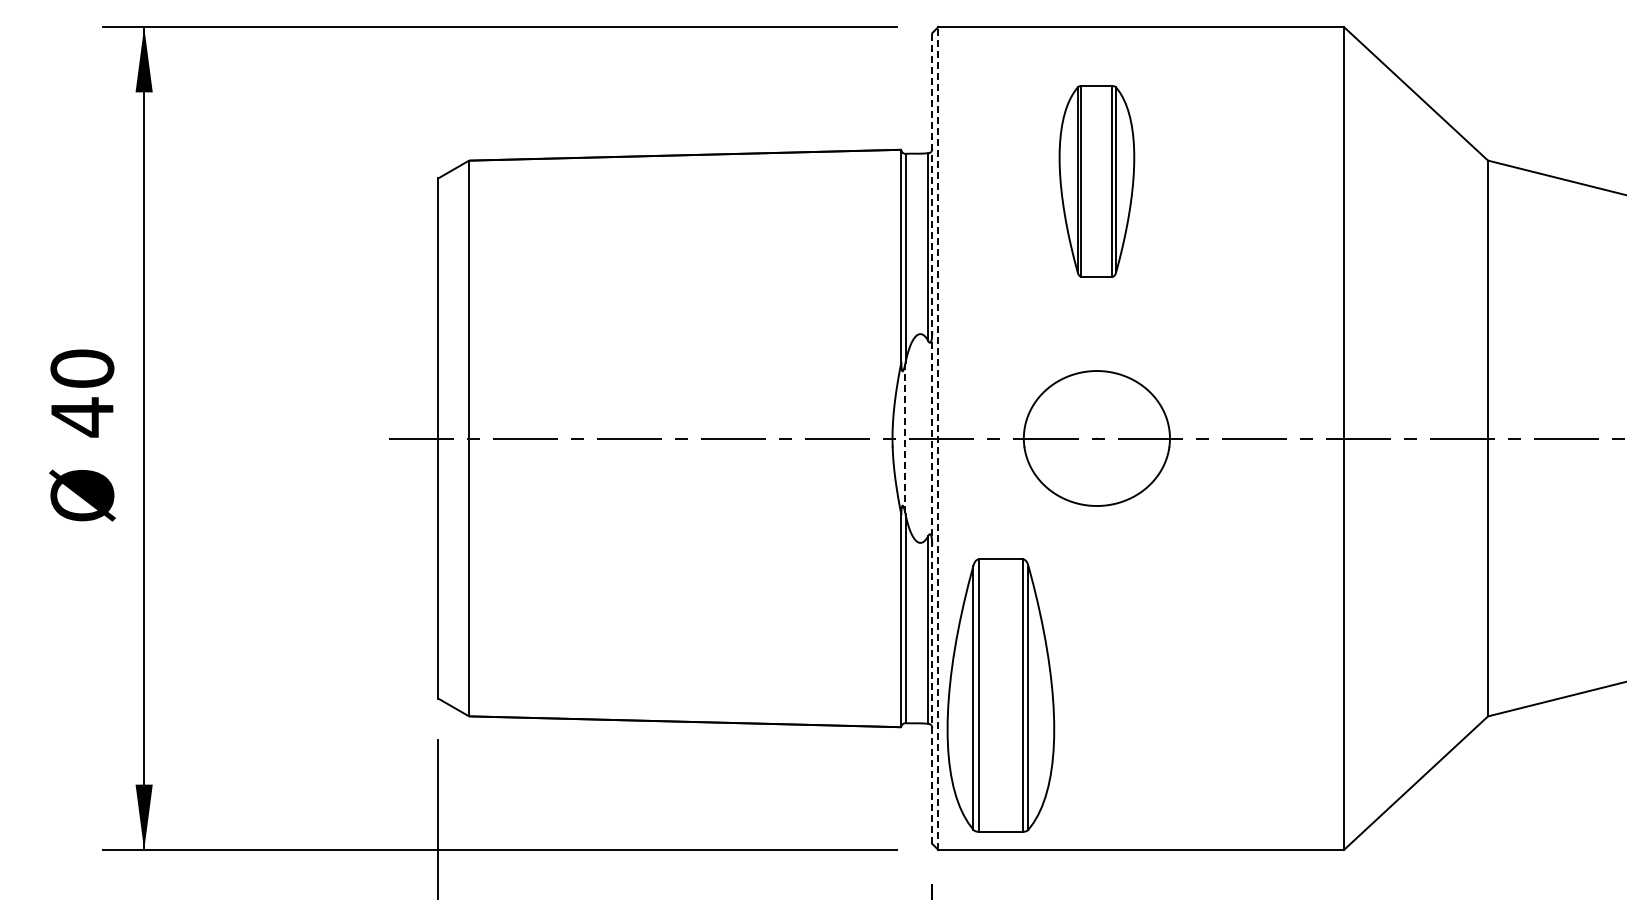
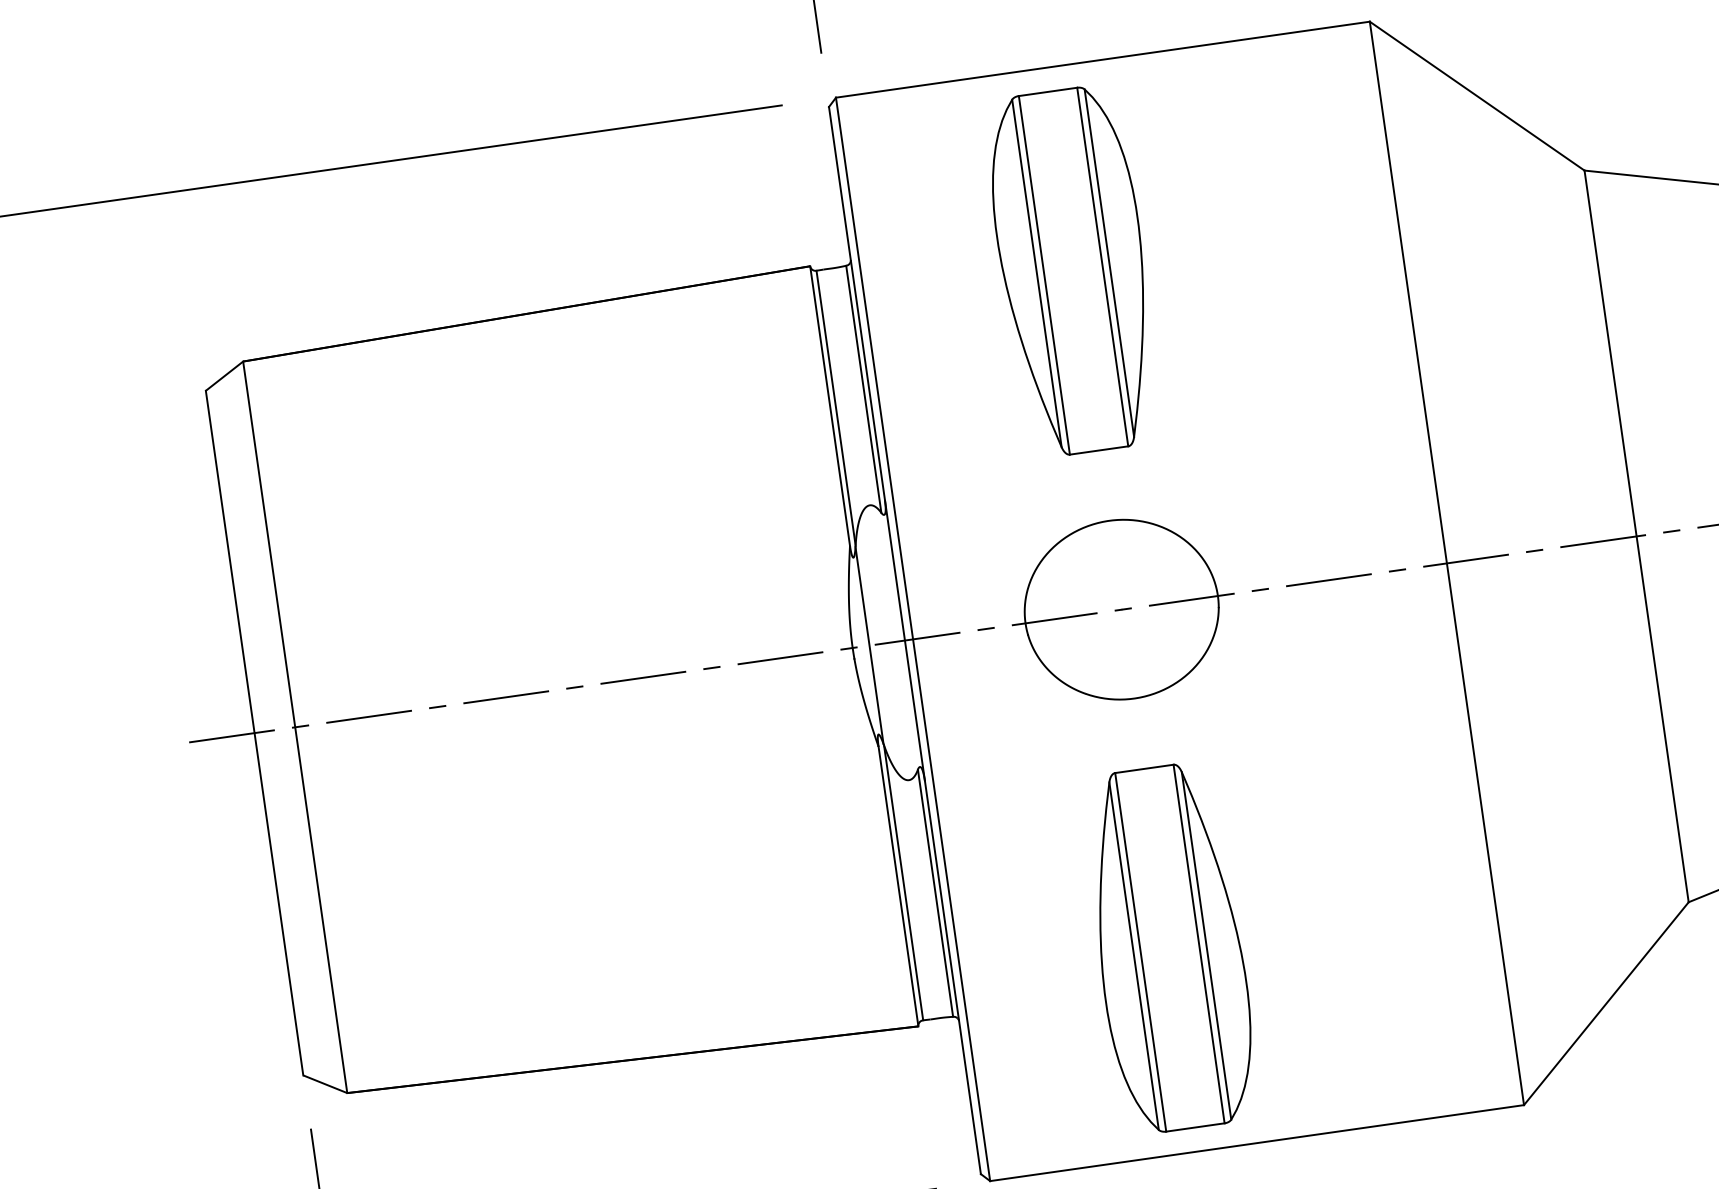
part: (1096, 181) -> (1073, 271), size x1.43
line: (905, 438) -> (869, 645), dashed -> solid
line: (932, 438) -> (905, 640), dashed -> solid
line: (938, 438) -> (913, 639), dashed -> solid
part: (1000, 695) -> (1169, 948), moved

